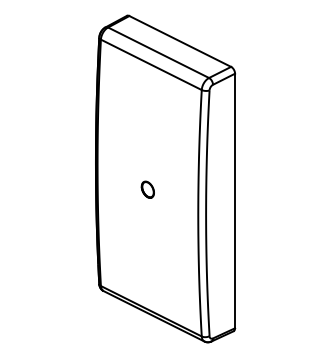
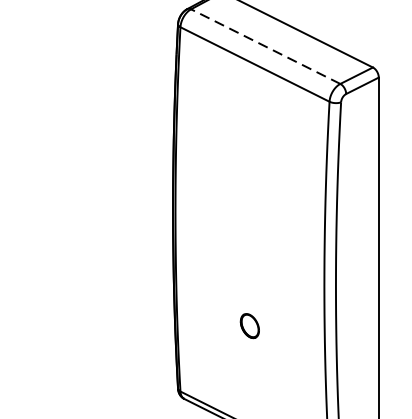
line: (158, 52) -> (265, 46), solid -> dashed
part: (147, 189) -> (249, 325), moved

